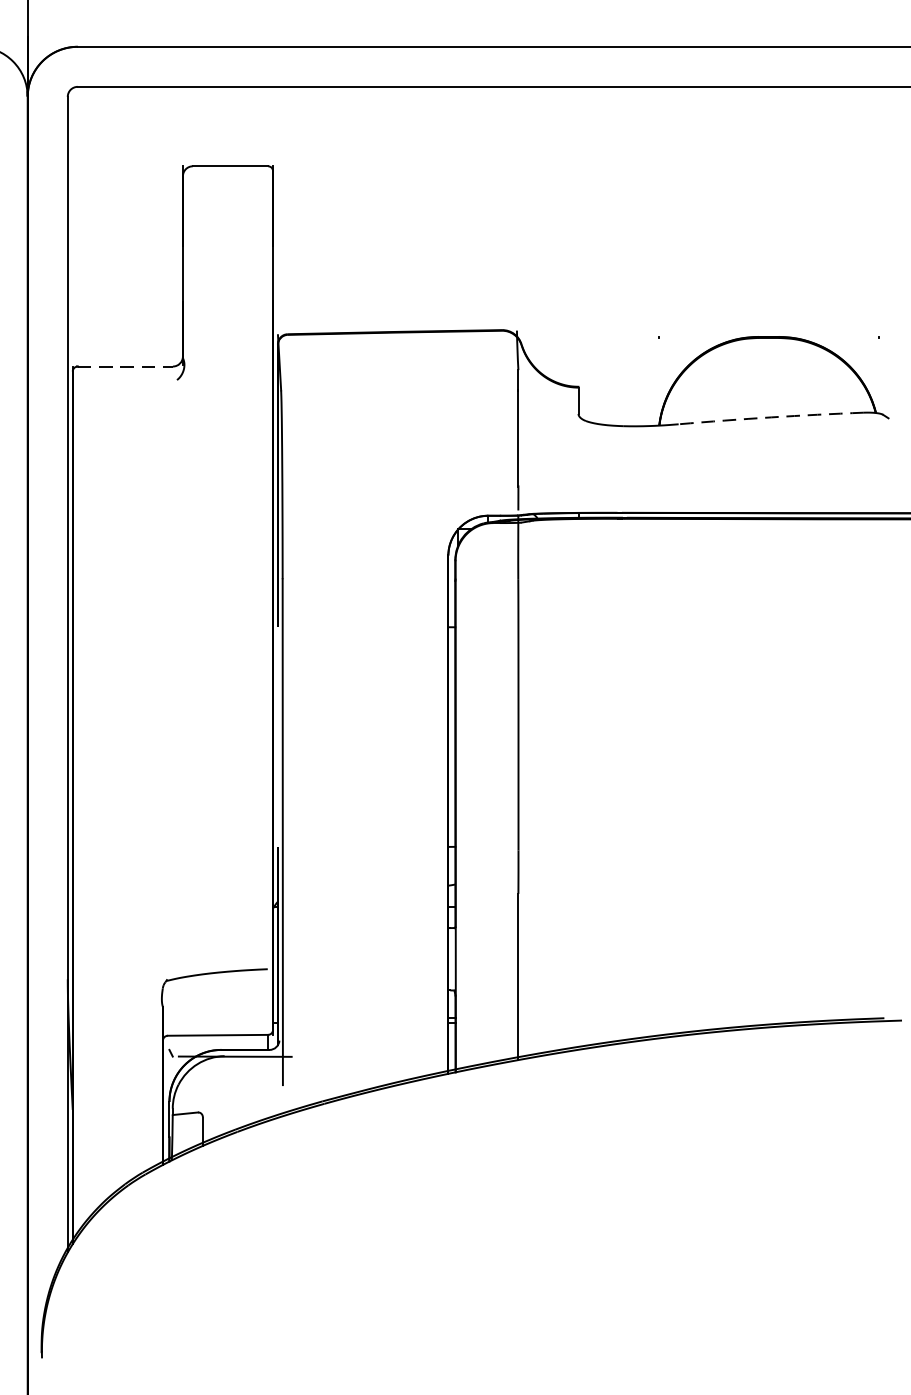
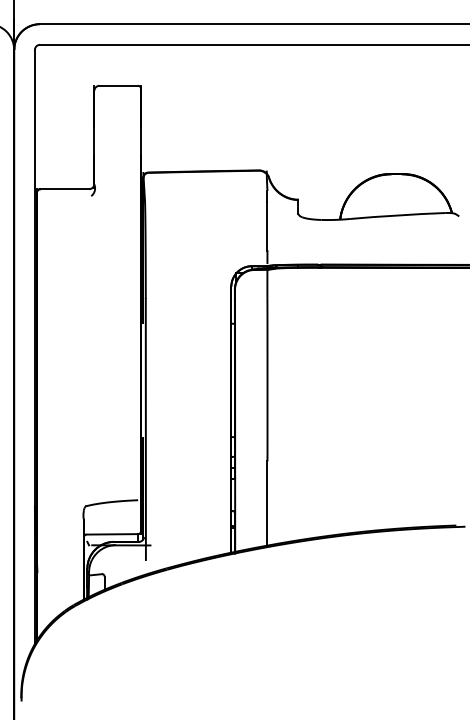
line: (125, 367) -> (64, 189), dashed -> solid
arc: (770, 417) -> (397, 215), dashed -> solid

